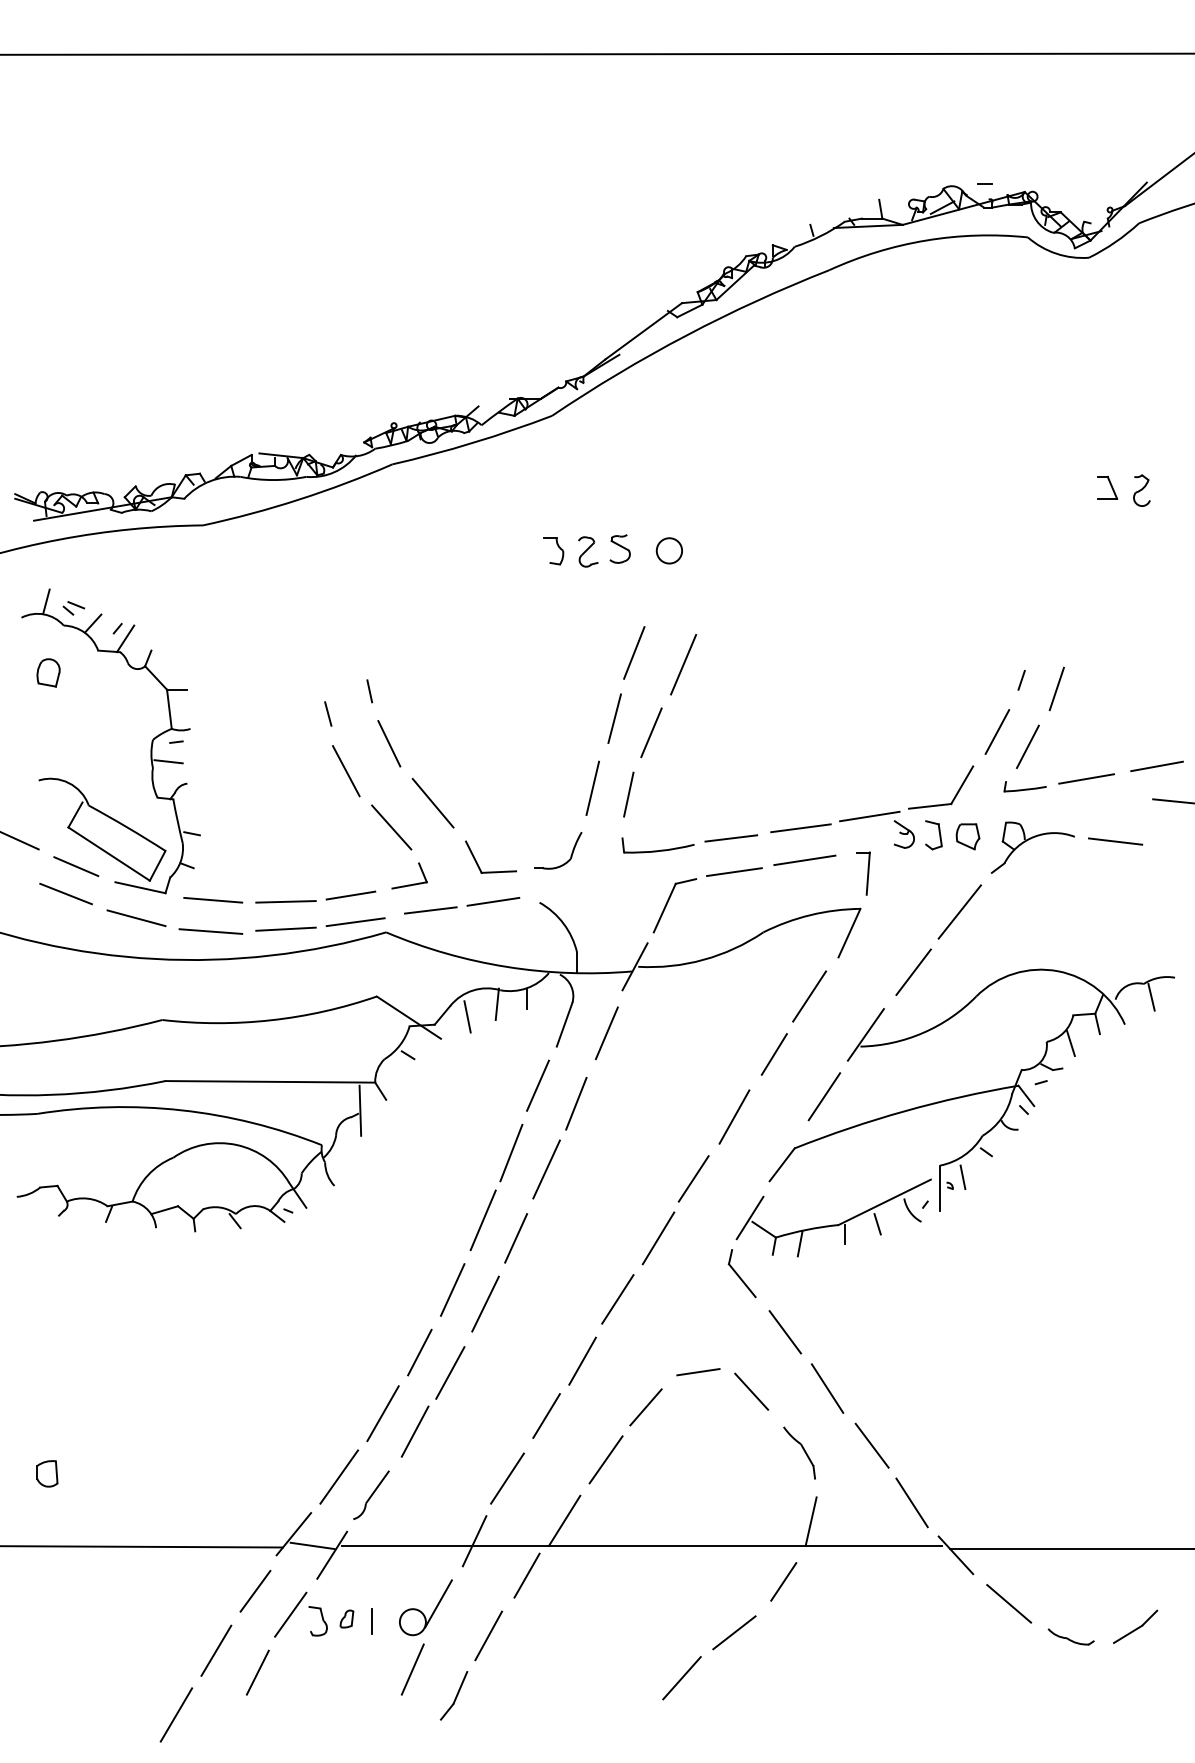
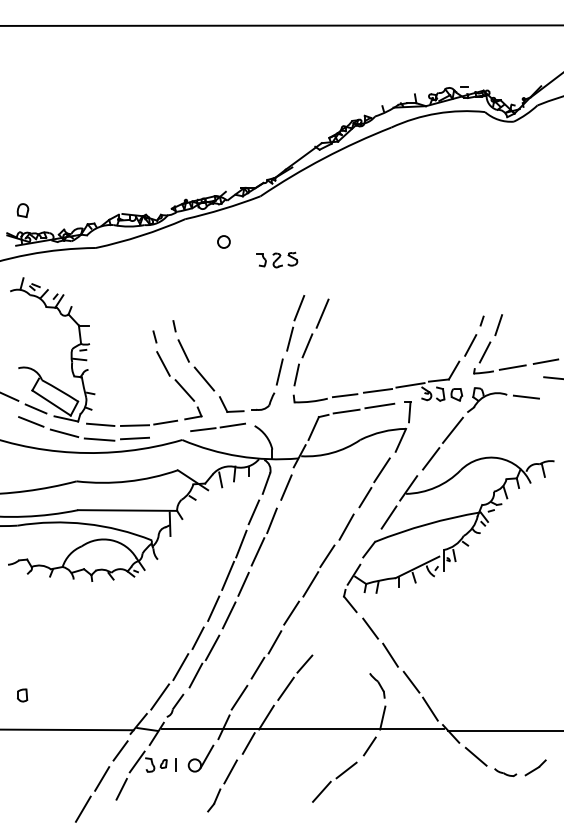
part: (1124, 490) -> (530, 231), removed
circle: (668, 549) -> (223, 241), moved
part: (47, 672) -> (22, 210), moved
line: (354, 922) -> (167, 435), removed
part: (717, 1372) -> (338, 647), removed
line: (412, 1668) -> (194, 787), removed

